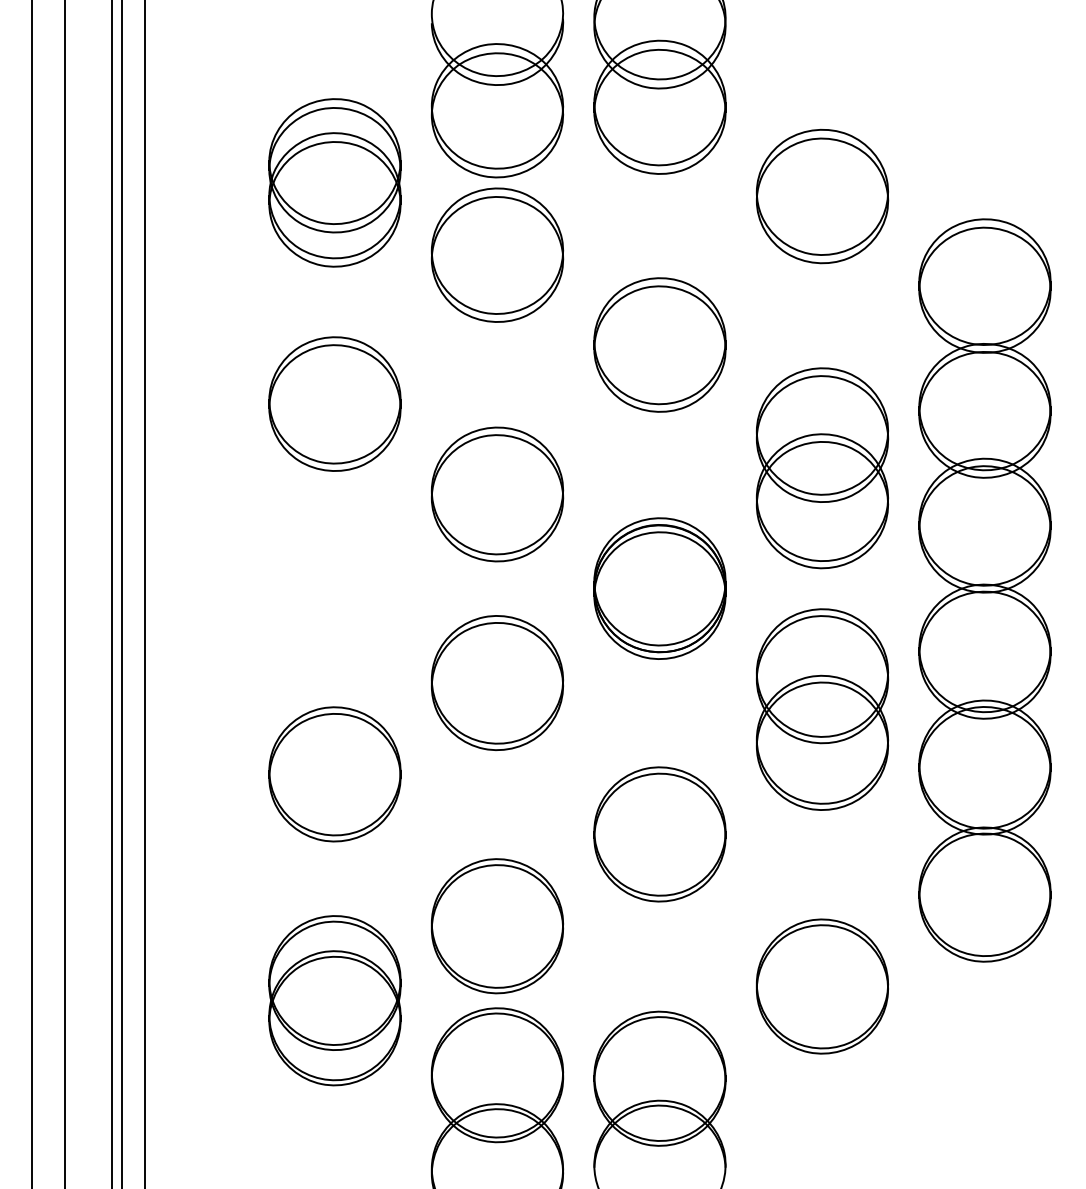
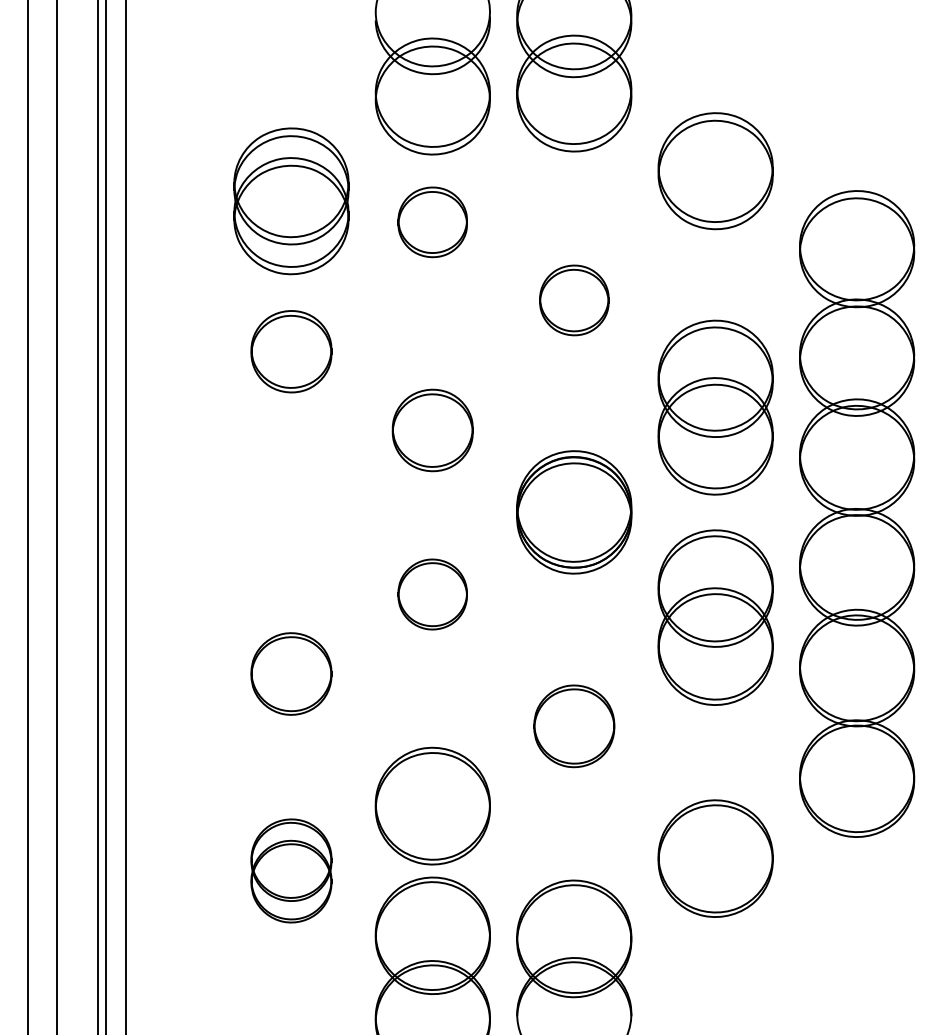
part: (334, 183) -> (291, 201), moved
part: (497, 255) -> (432, 222), size x0.6
part: (660, 345) -> (574, 300), size x0.6
part: (334, 403) -> (291, 351), size x0.7
part: (497, 494) -> (432, 430), size x0.7
part: (497, 682) -> (432, 594), size x0.6
part: (334, 773) -> (291, 673), size x0.7
part: (660, 834) -> (574, 726), size x0.7
part: (334, 1000) -> (291, 870), size x0.7

